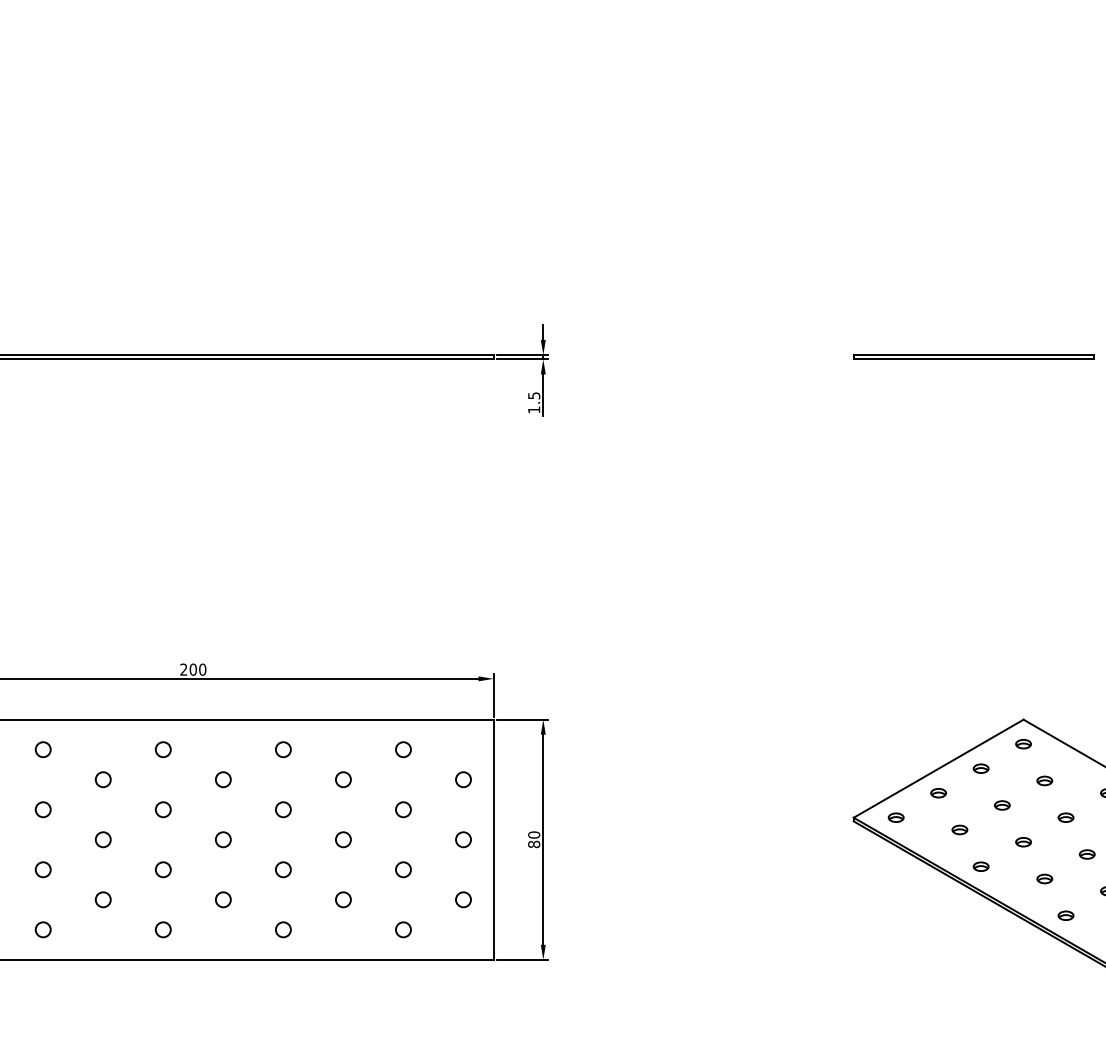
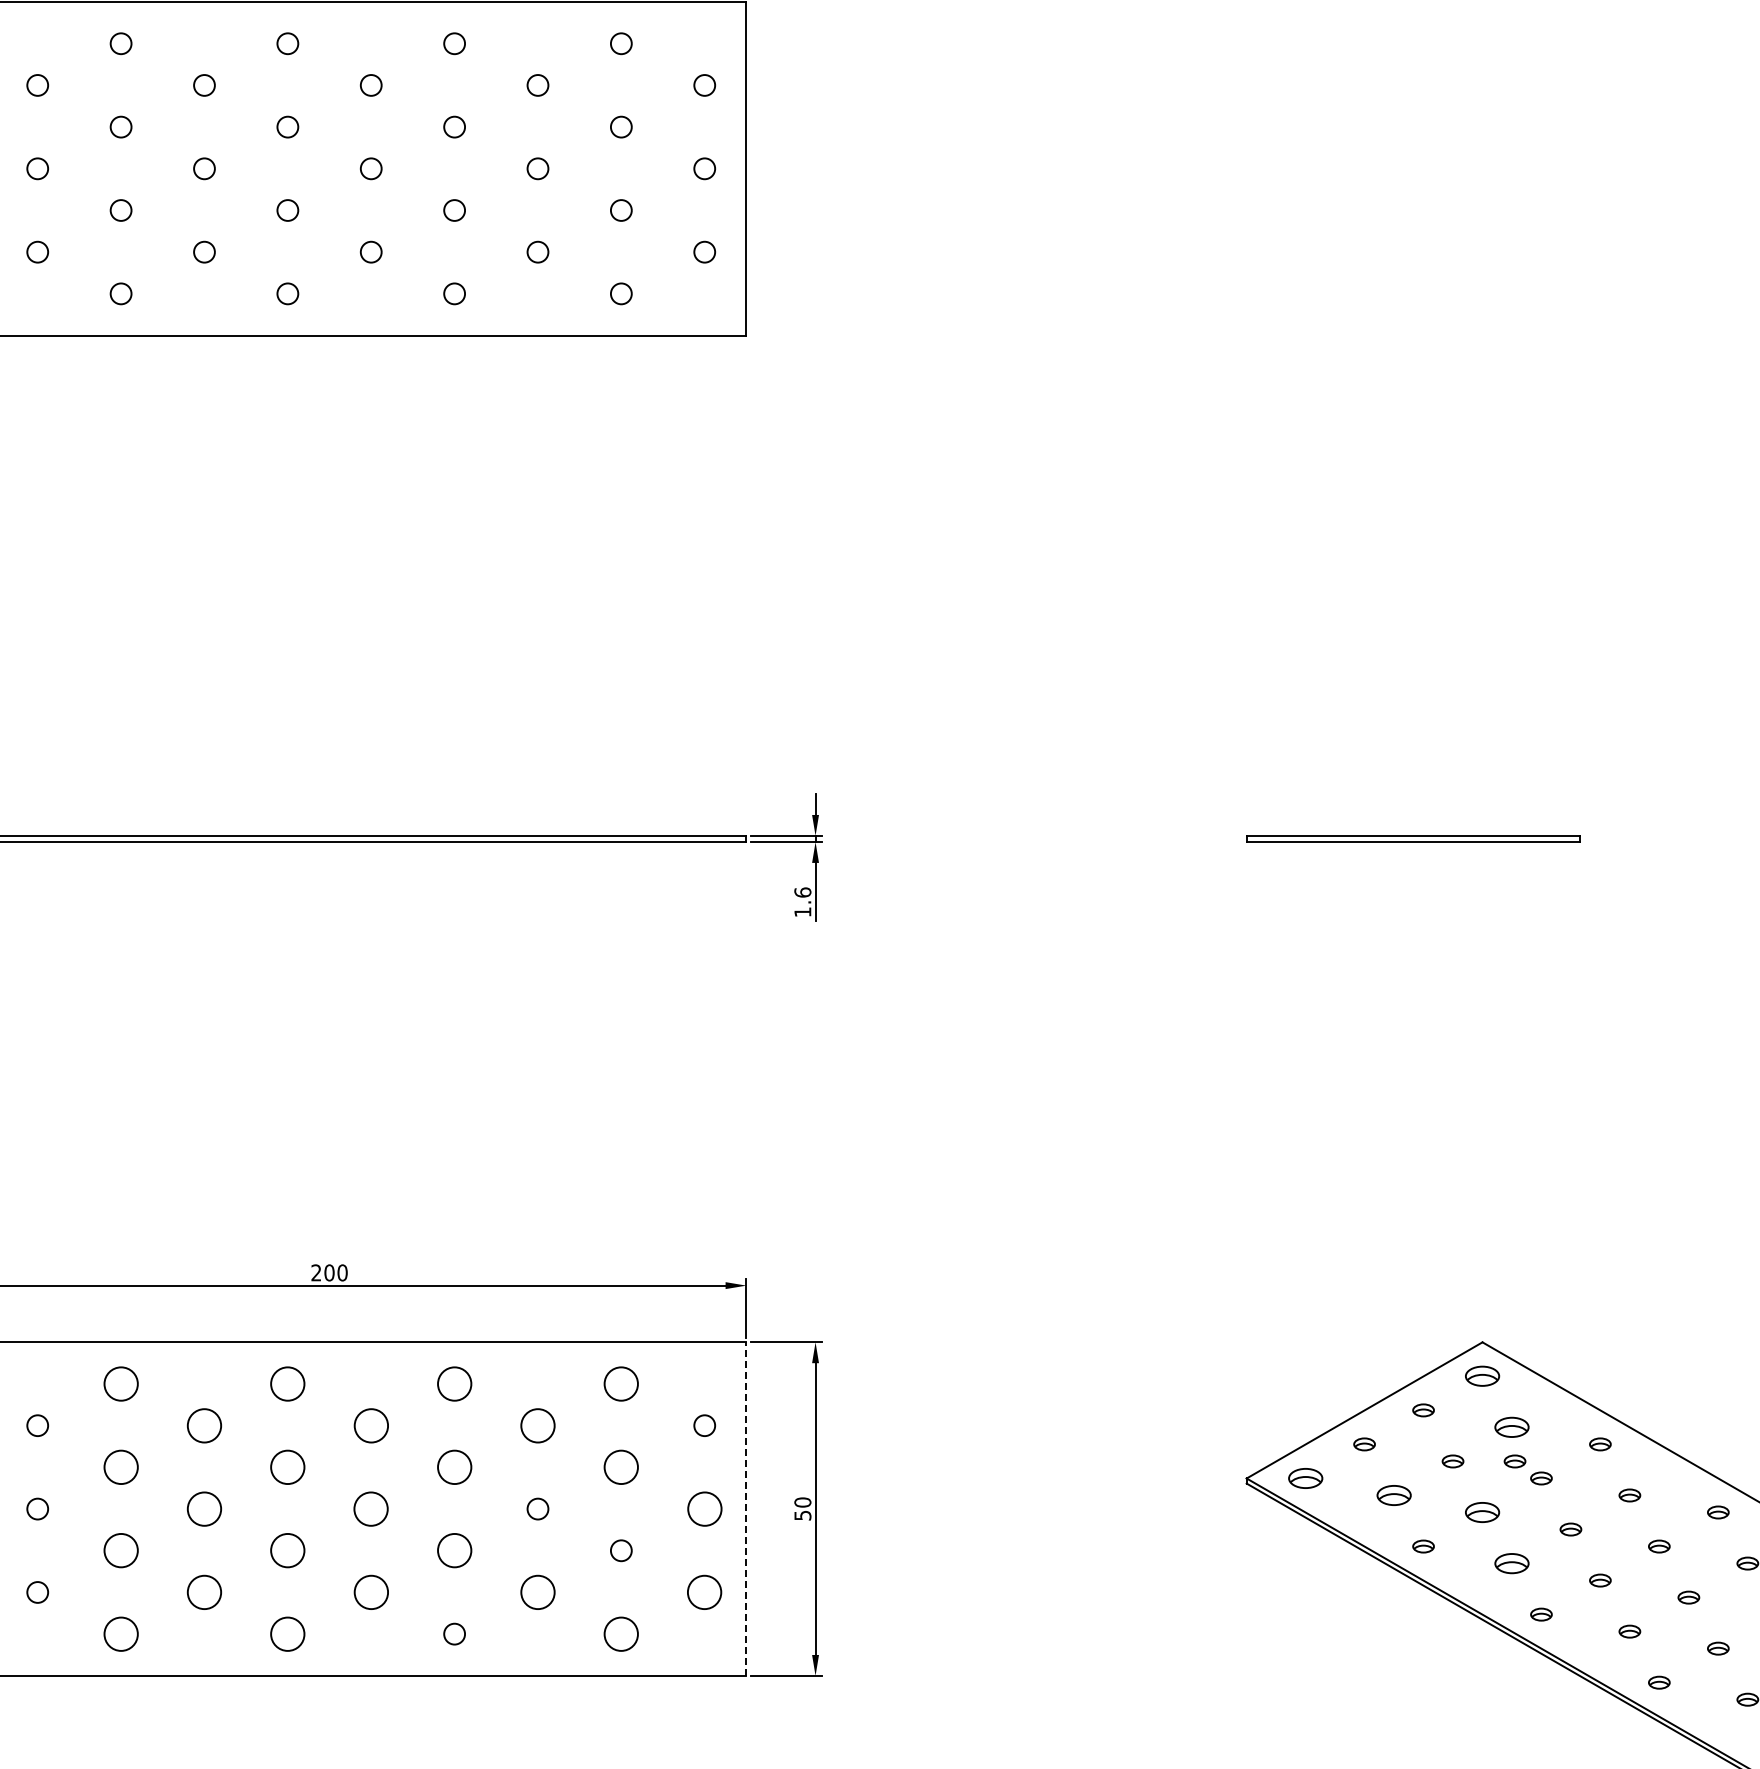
text: (533, 395) -> (802, 892), 1.5 -> 1.6
part: (1023, 744) -> (1482, 1376), size x1.6
circle: (42, 749) -> (120, 1383), size x1.6
circle: (163, 749) -> (287, 1383), size x1.6
circle: (283, 749) -> (454, 1383), size x1.6
circle: (403, 749) -> (621, 1383), size x1.6
circle: (103, 779) -> (204, 1425), size x1.6
circle: (222, 779) -> (370, 1425), size x1.6
circle: (343, 779) -> (537, 1425), size x1.6
part: (1044, 781) -> (1511, 1427), size x1.6
part: (1046, 805) -> (1514, 1461), added
circle: (42, 809) -> (120, 1467), size x1.6
circle: (163, 809) -> (287, 1467), size x1.6
circle: (283, 809) -> (454, 1467), size x1.6
circle: (403, 809) -> (621, 1467), size x1.6
part: (896, 817) -> (1305, 1478), size x1.6
part: (959, 829) -> (1393, 1495), size x1.6
circle: (103, 839) -> (204, 1508), size x1.6
circle: (223, 839) -> (371, 1508), size x1.6
circle: (463, 839) -> (704, 1508), size x1.6
line: (493, 840) -> (746, 1509), solid -> dashed
part: (1023, 842) -> (1482, 1512), size x1.6
text: (533, 844) -> (802, 1515), 80 -> 50
circle: (42, 869) -> (120, 1550), size x1.6
circle: (163, 869) -> (287, 1550), size x1.6
circle: (283, 869) -> (454, 1550), size x1.6
part: (1044, 878) -> (1511, 1563), size x1.6
circle: (103, 899) -> (204, 1592), size x1.6
circle: (222, 899) -> (370, 1592), size x1.6
circle: (343, 899) -> (537, 1592), size x1.6
circle: (463, 899) -> (704, 1592), size x1.6
circle: (42, 929) -> (120, 1633), size x1.6
circle: (163, 929) -> (287, 1633), size x1.6
circle: (403, 929) -> (621, 1633), size x1.6

